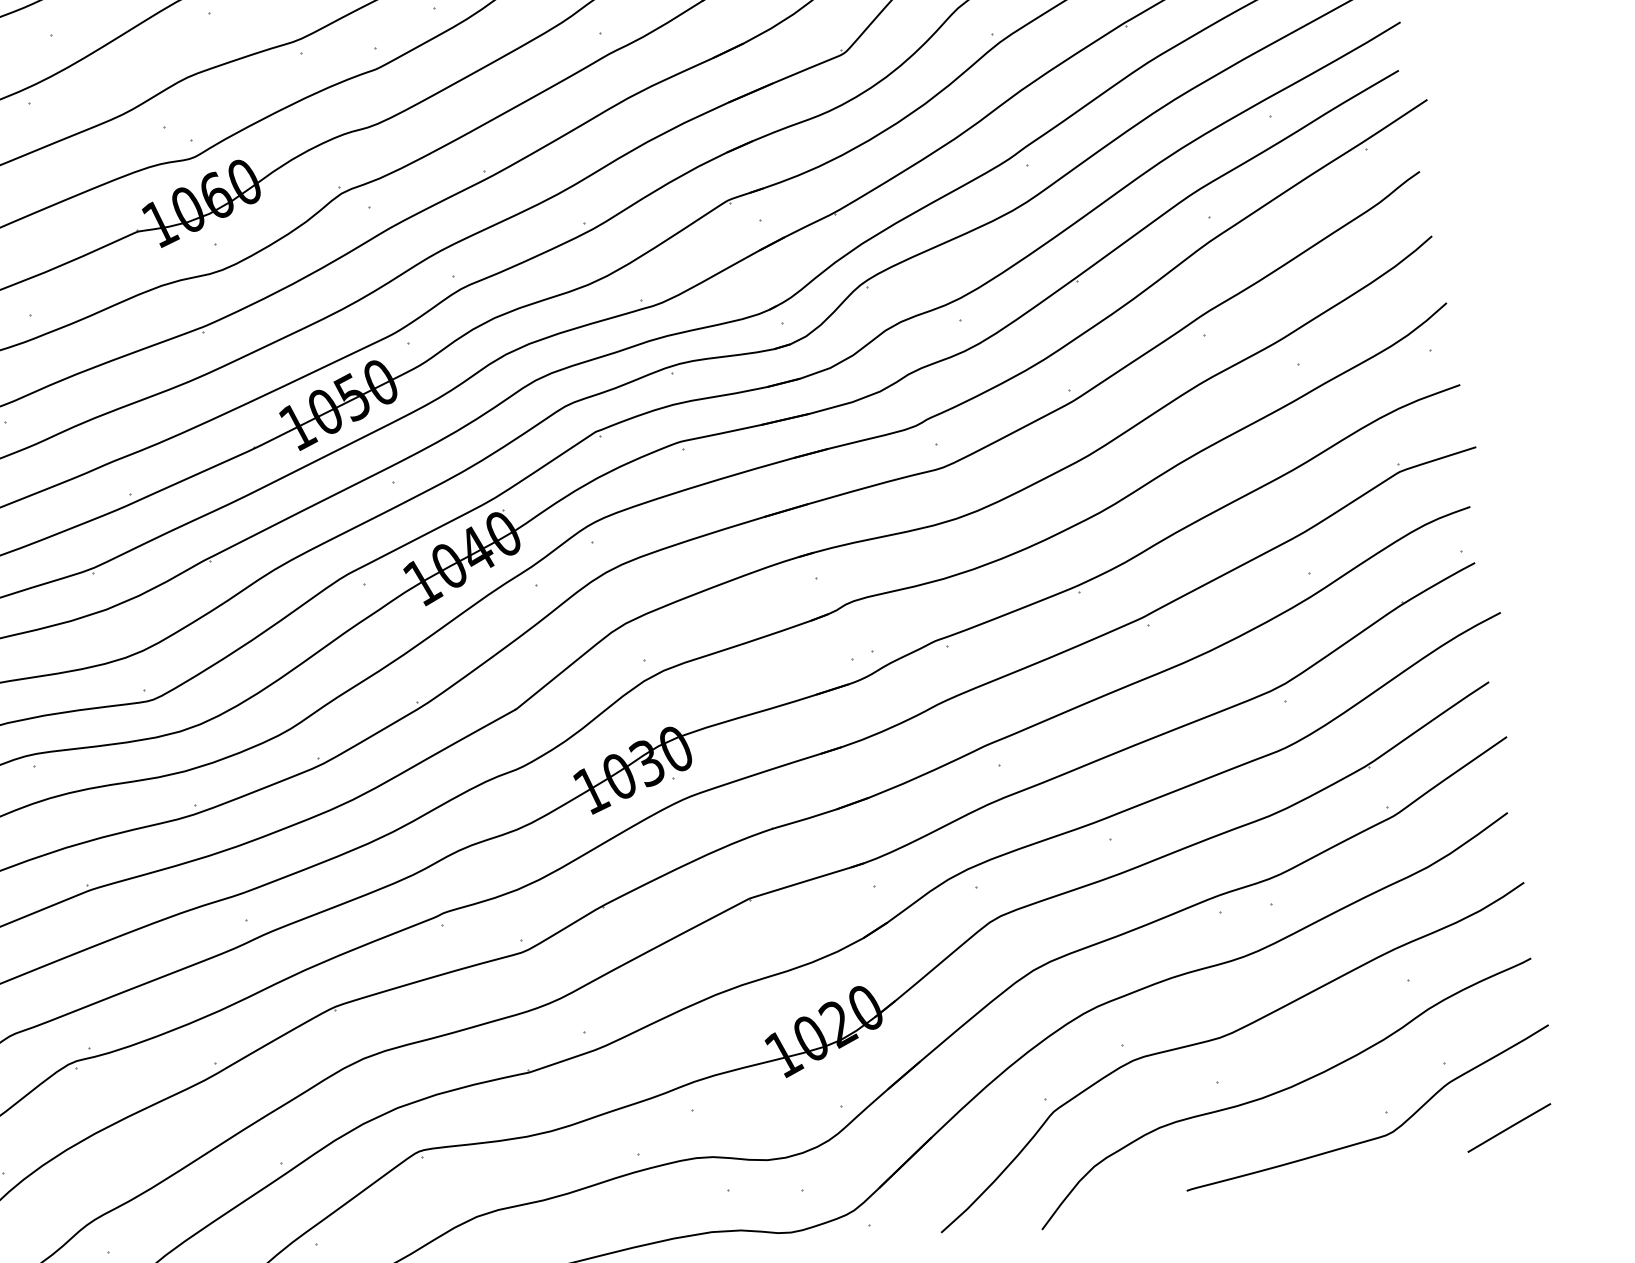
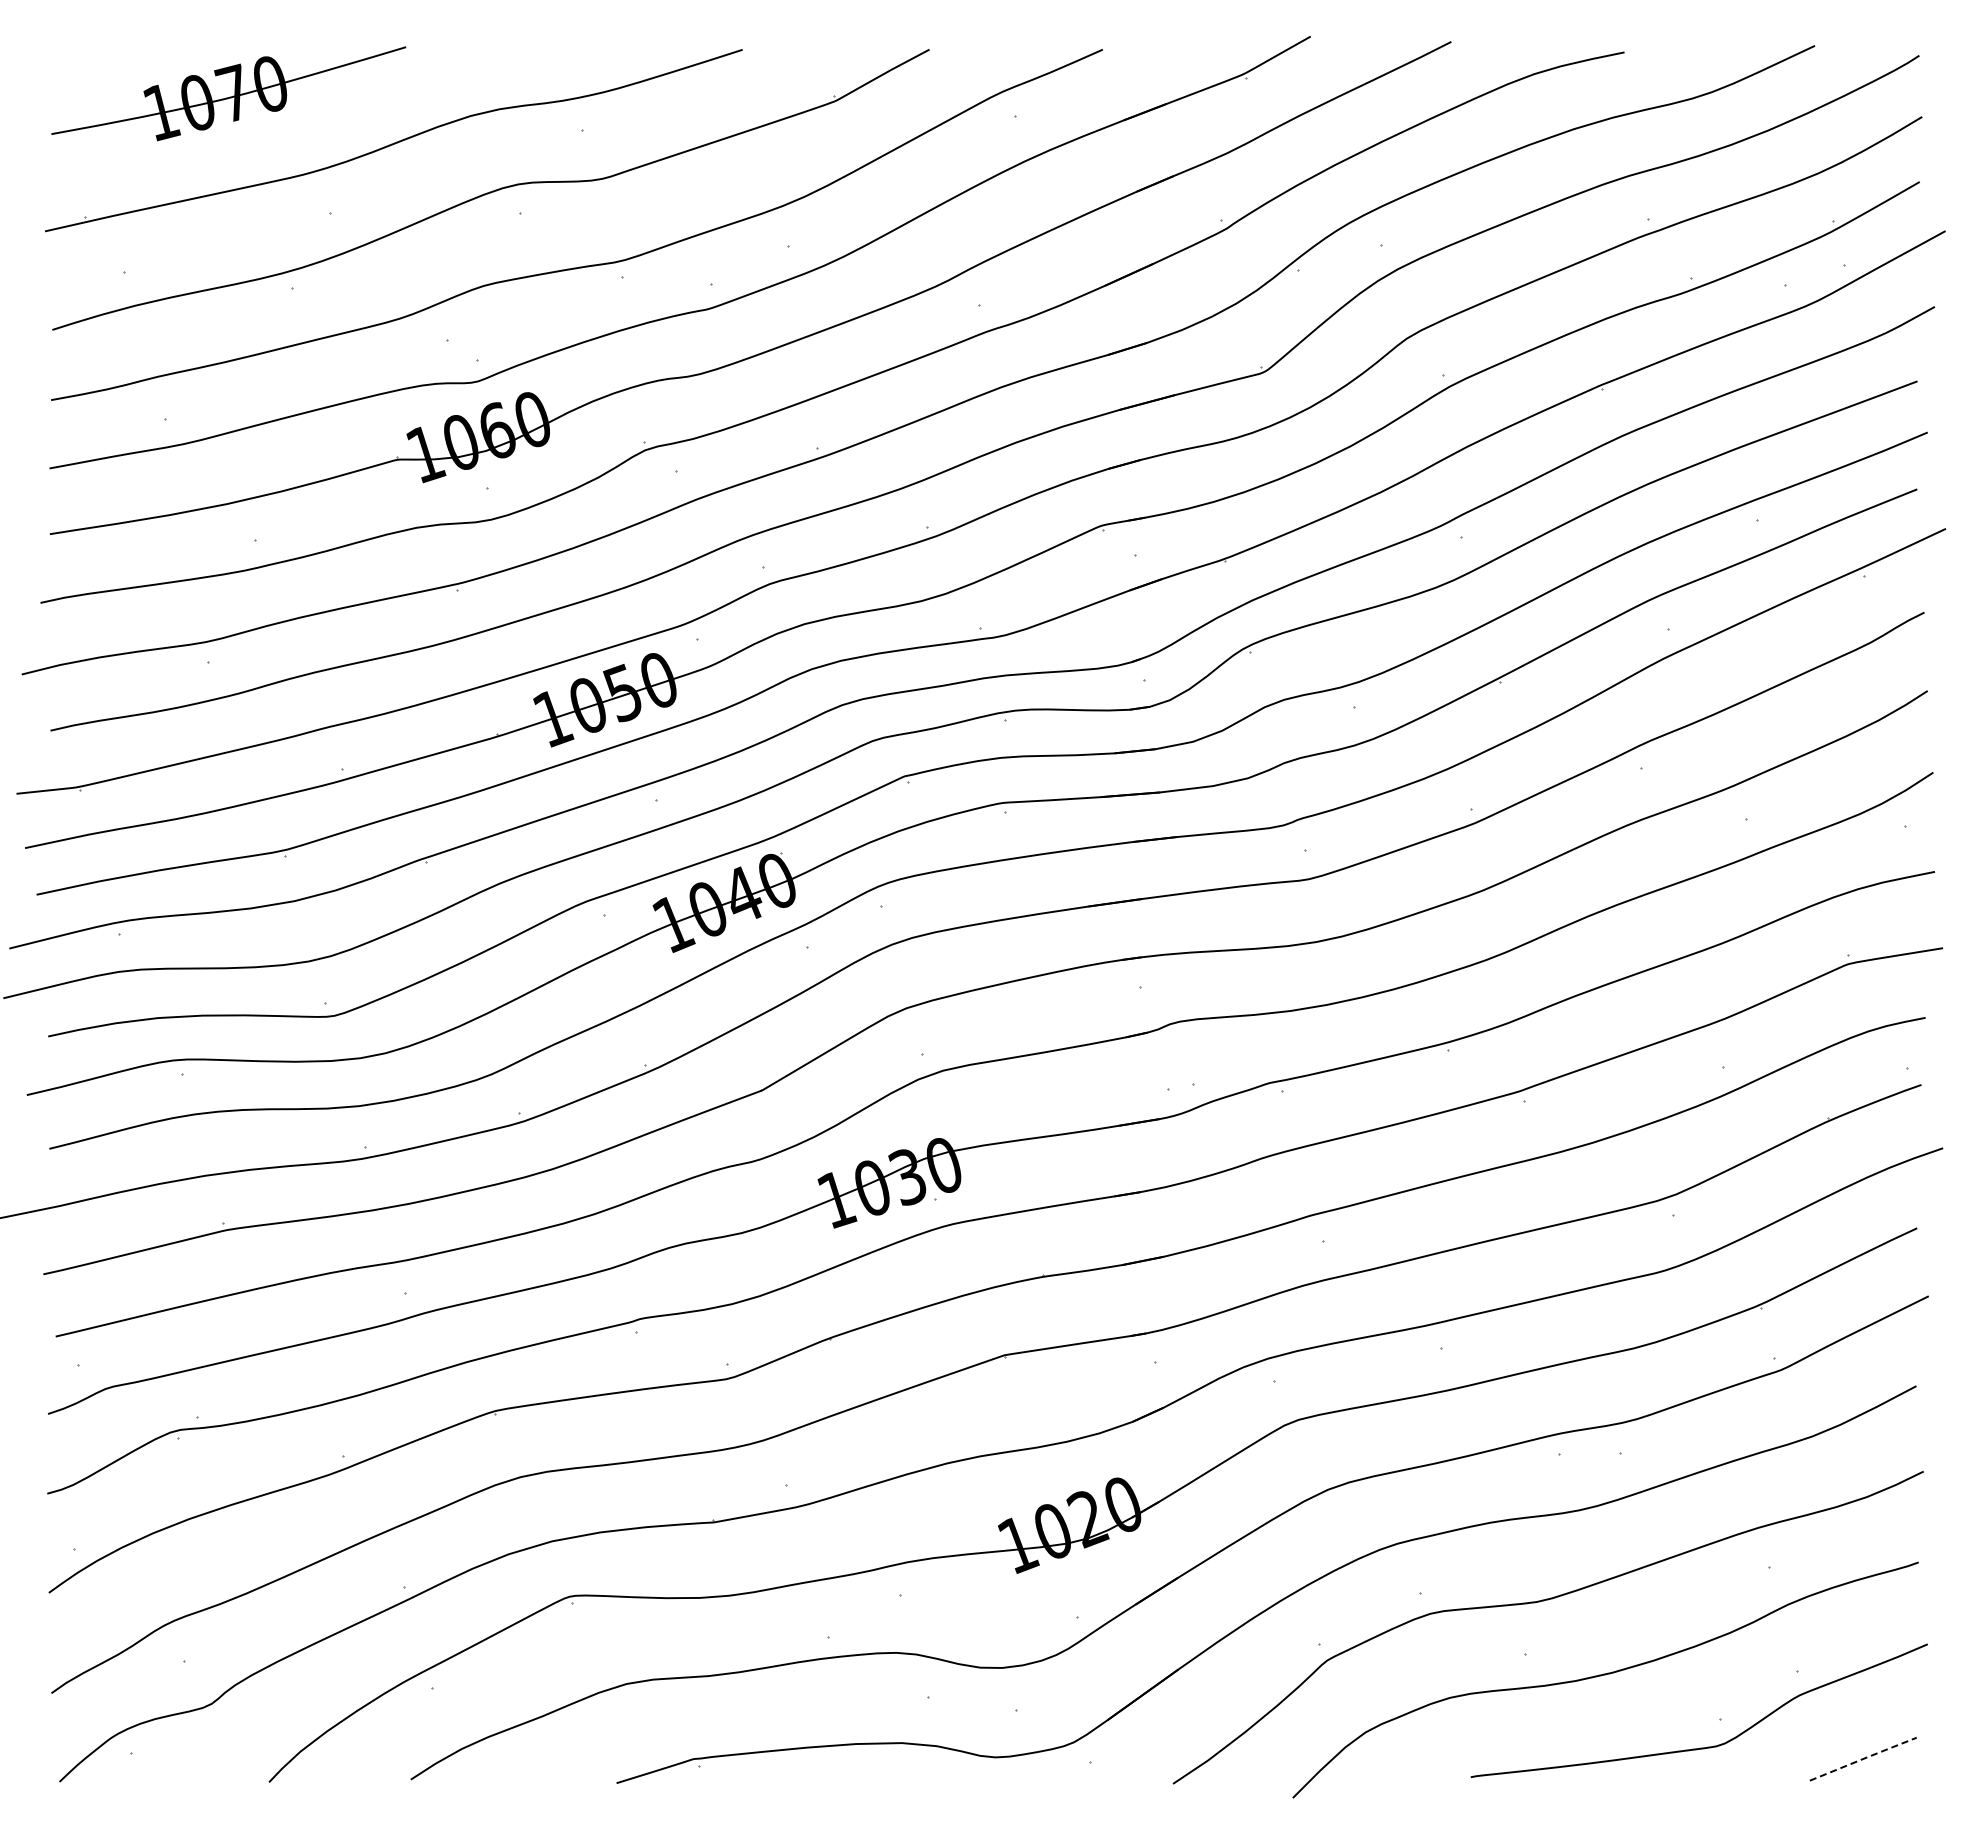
line: (1511, 1127) -> (1865, 1758), solid -> dashed

